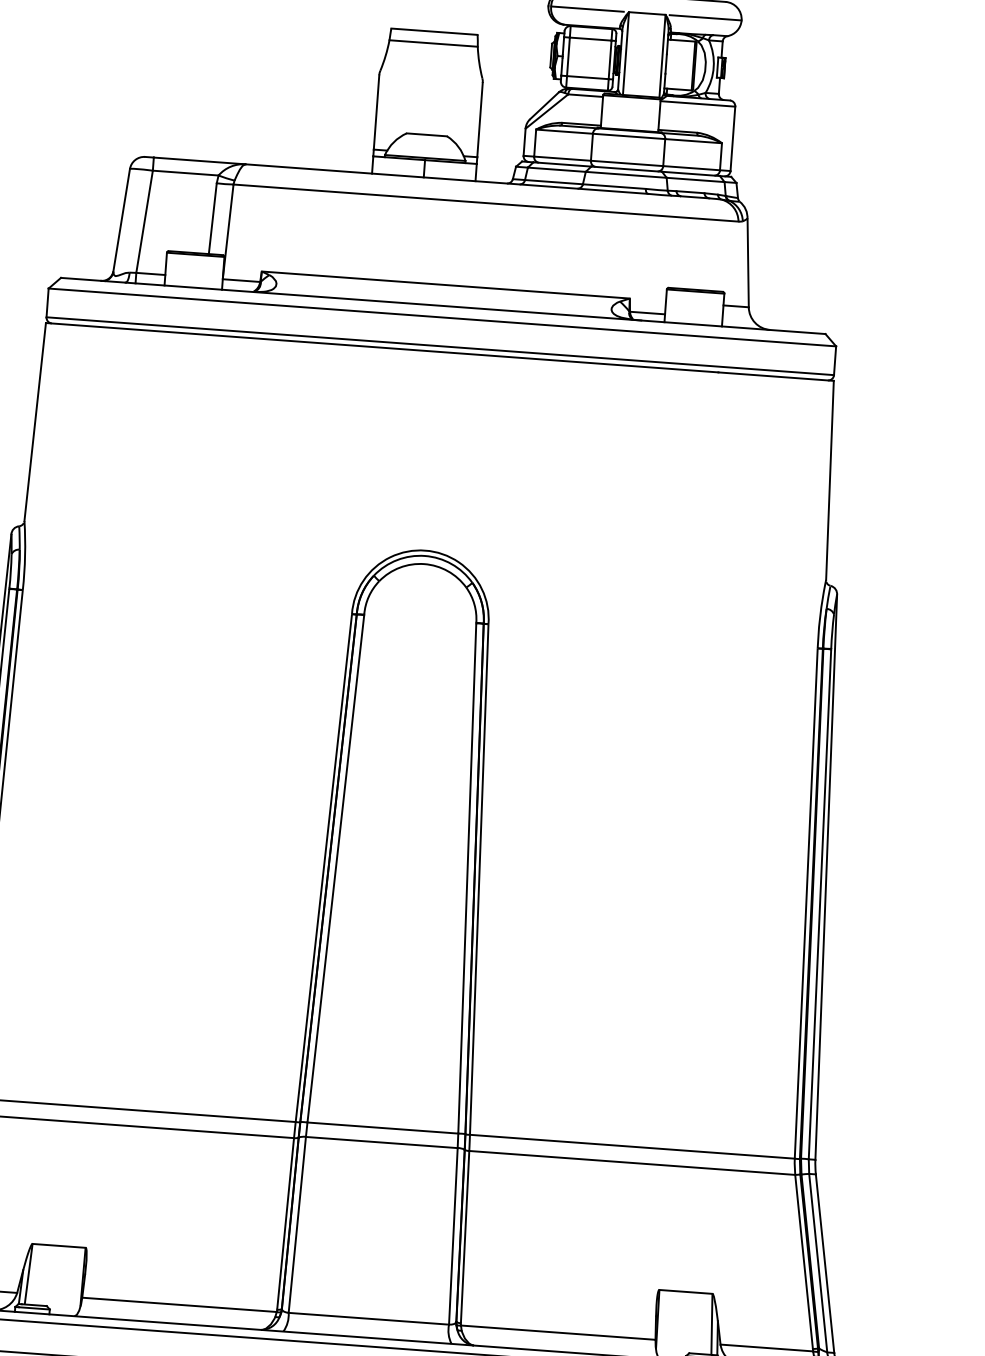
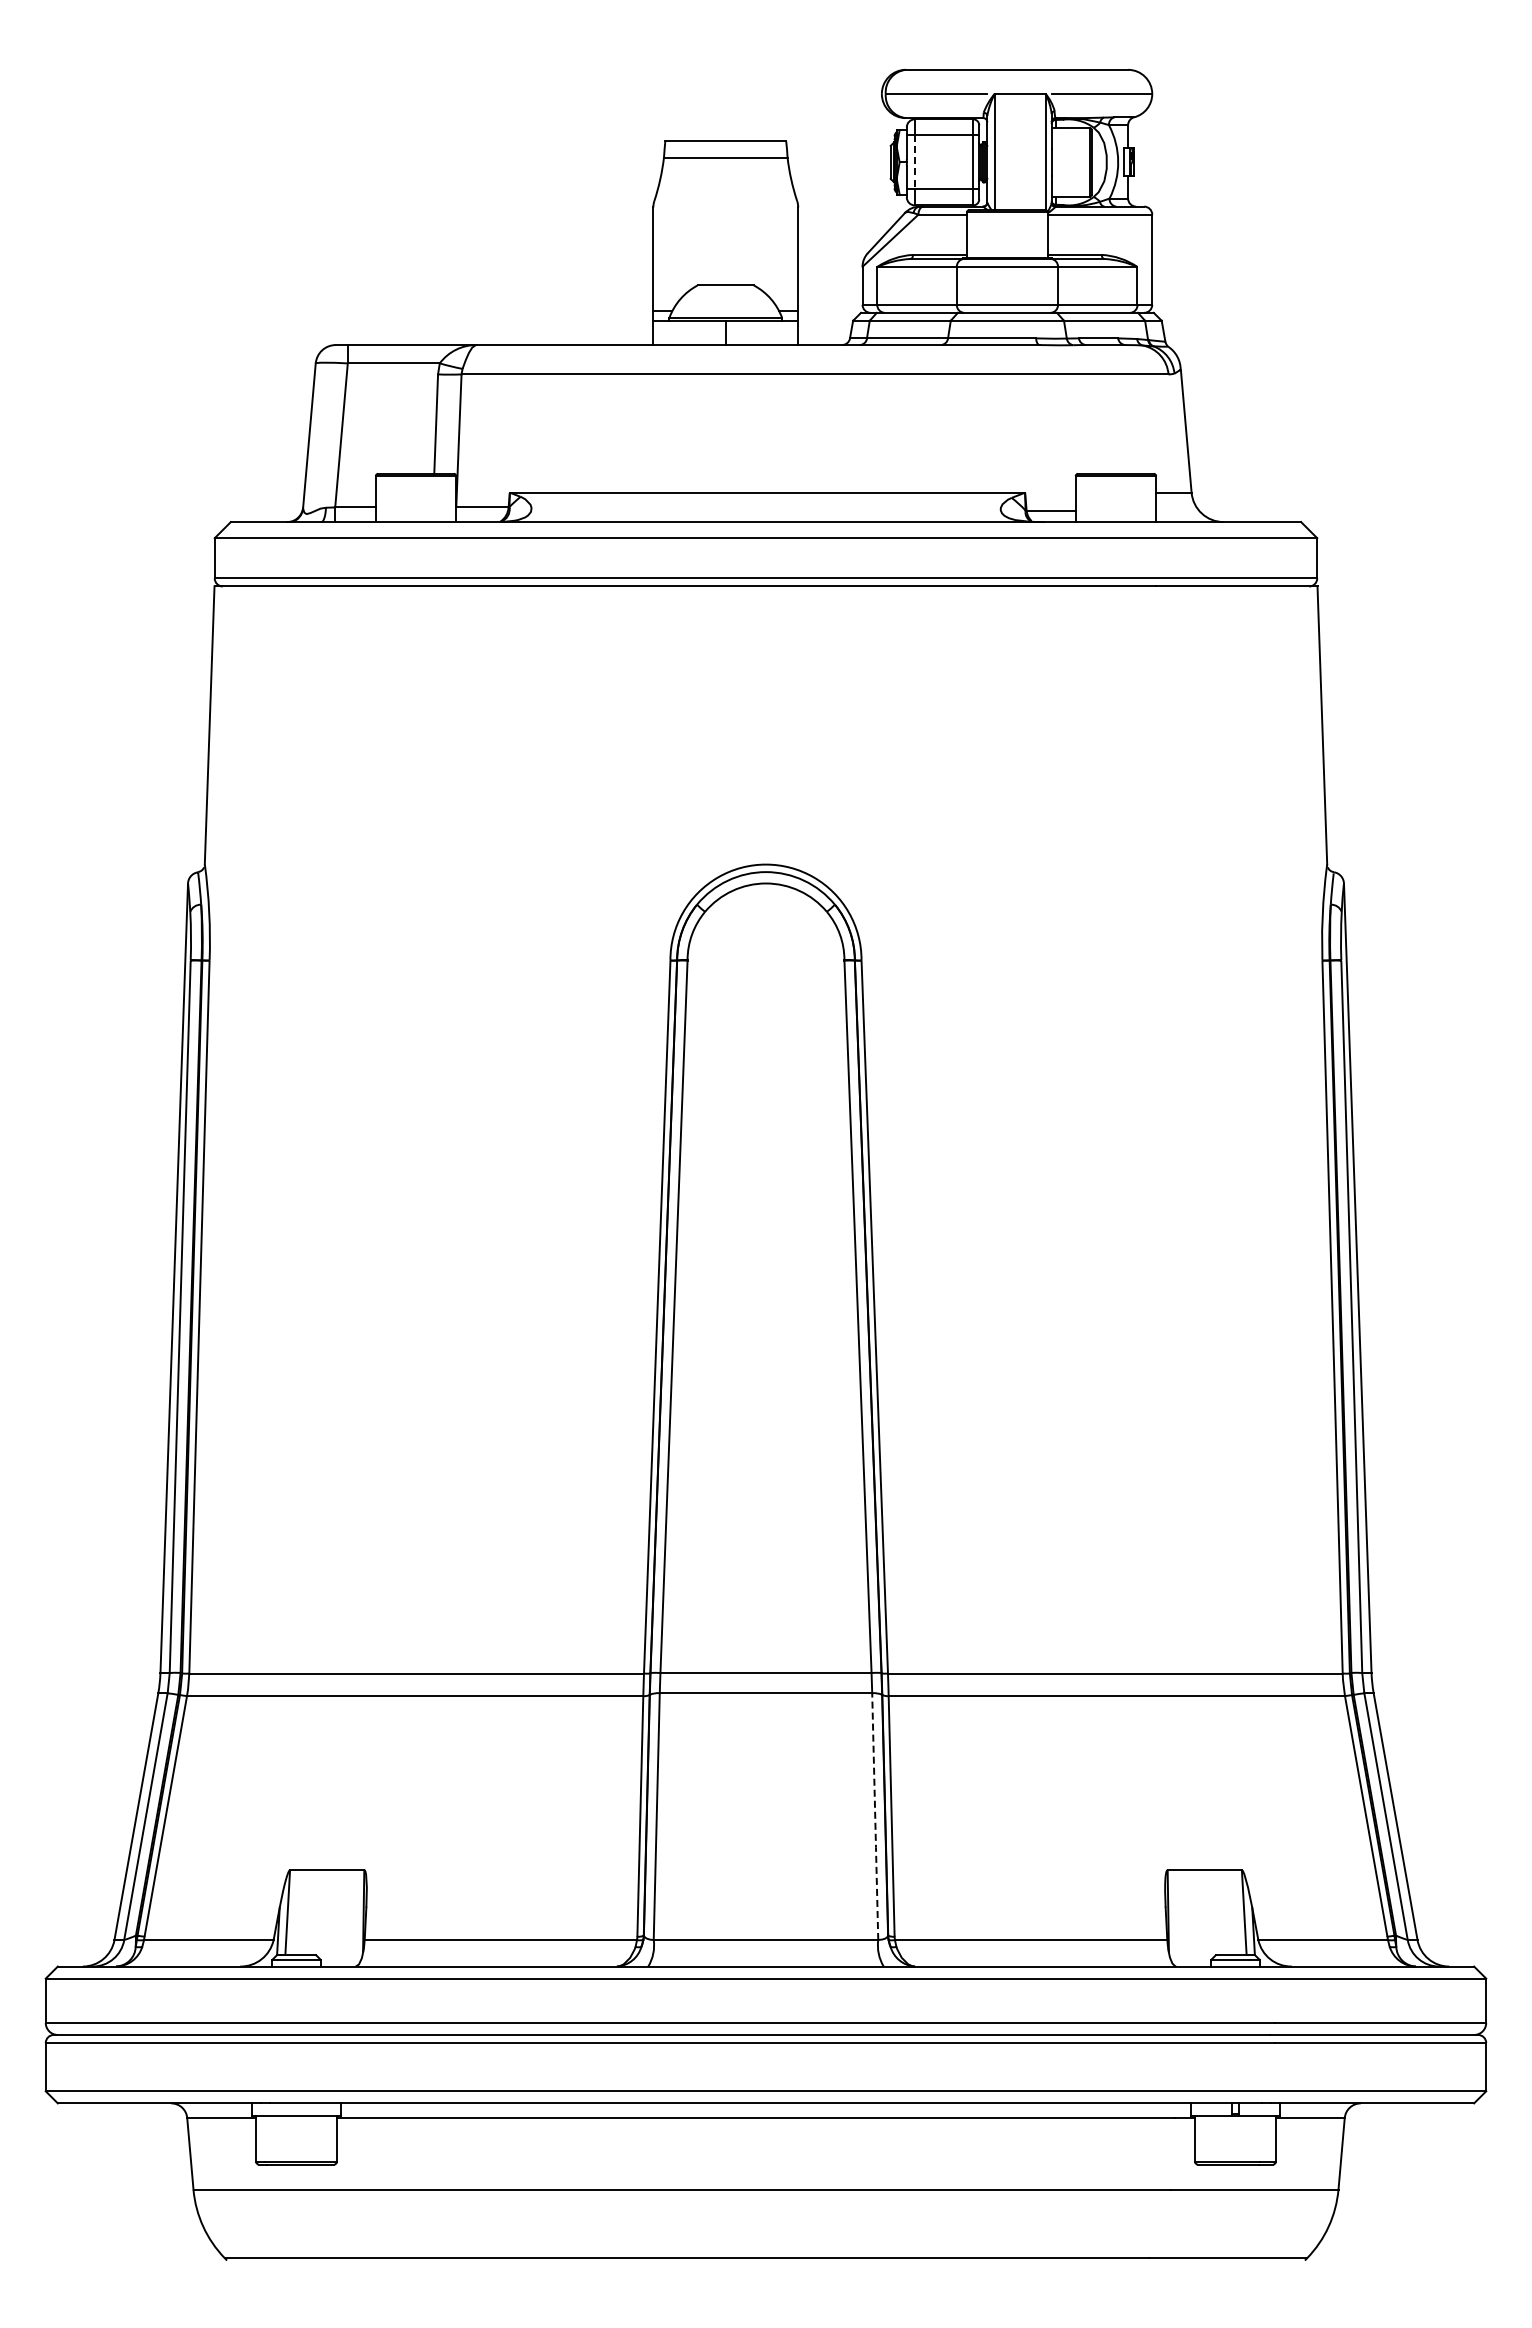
line: (568, 56) -> (914, 162), solid -> dashed
line: (453, 1236) -> (875, 1816), solid -> dashed

